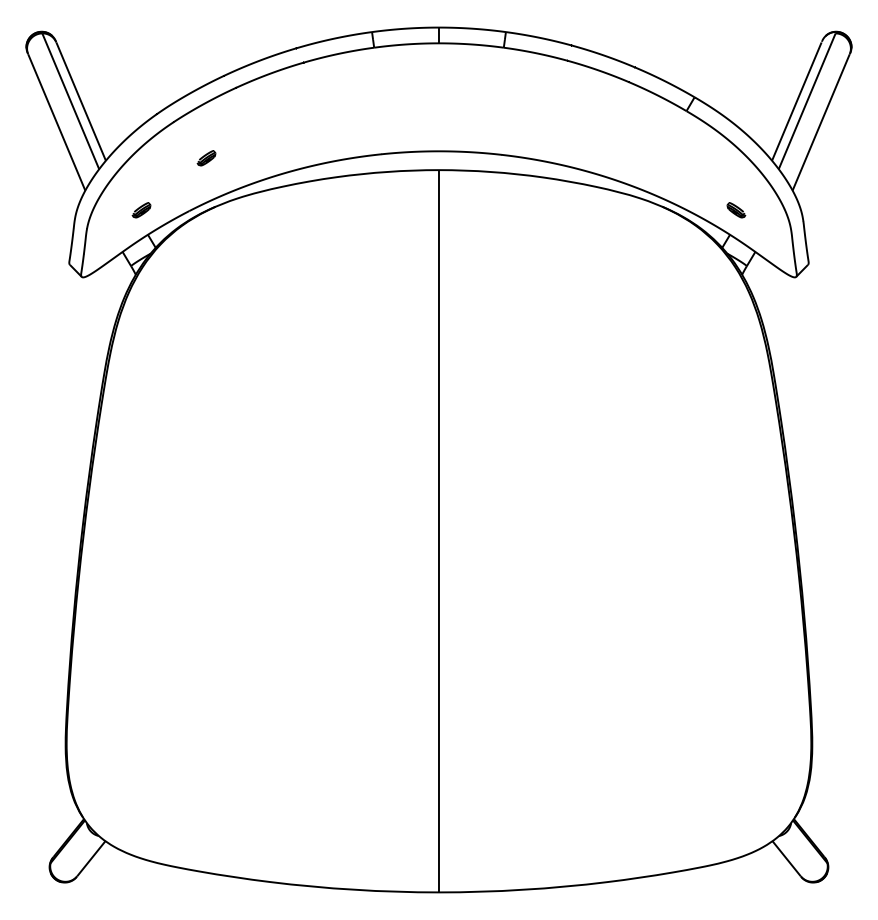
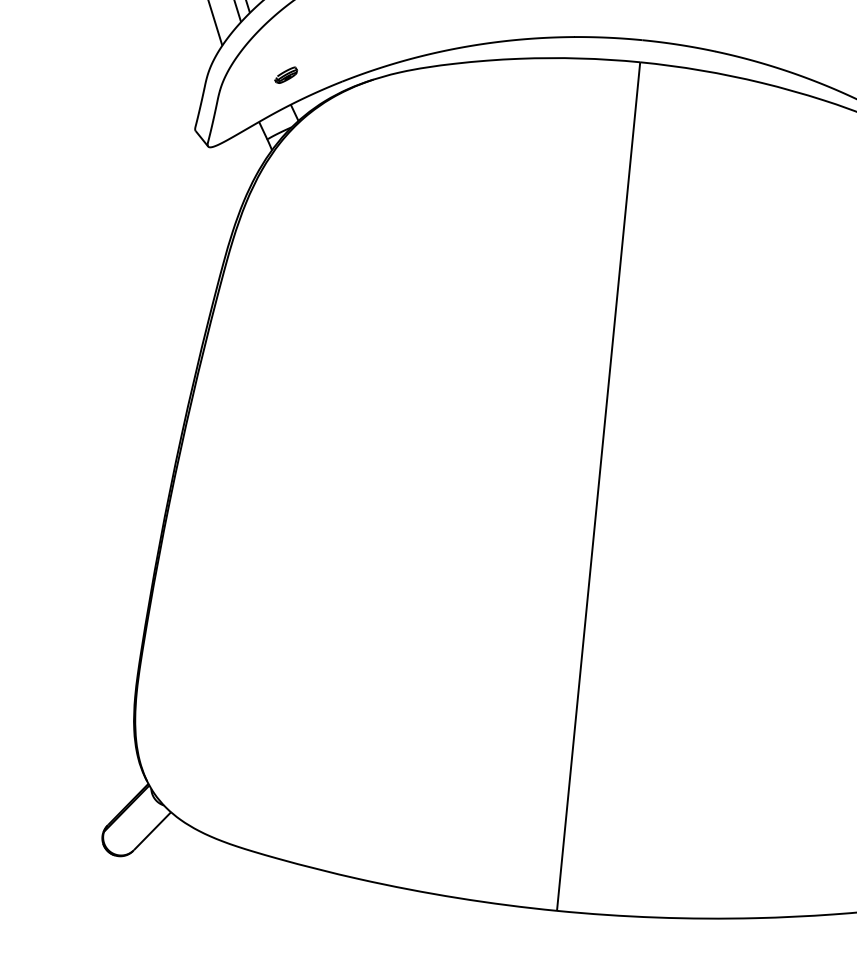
part: (206, 158) -> (368, 21), removed

